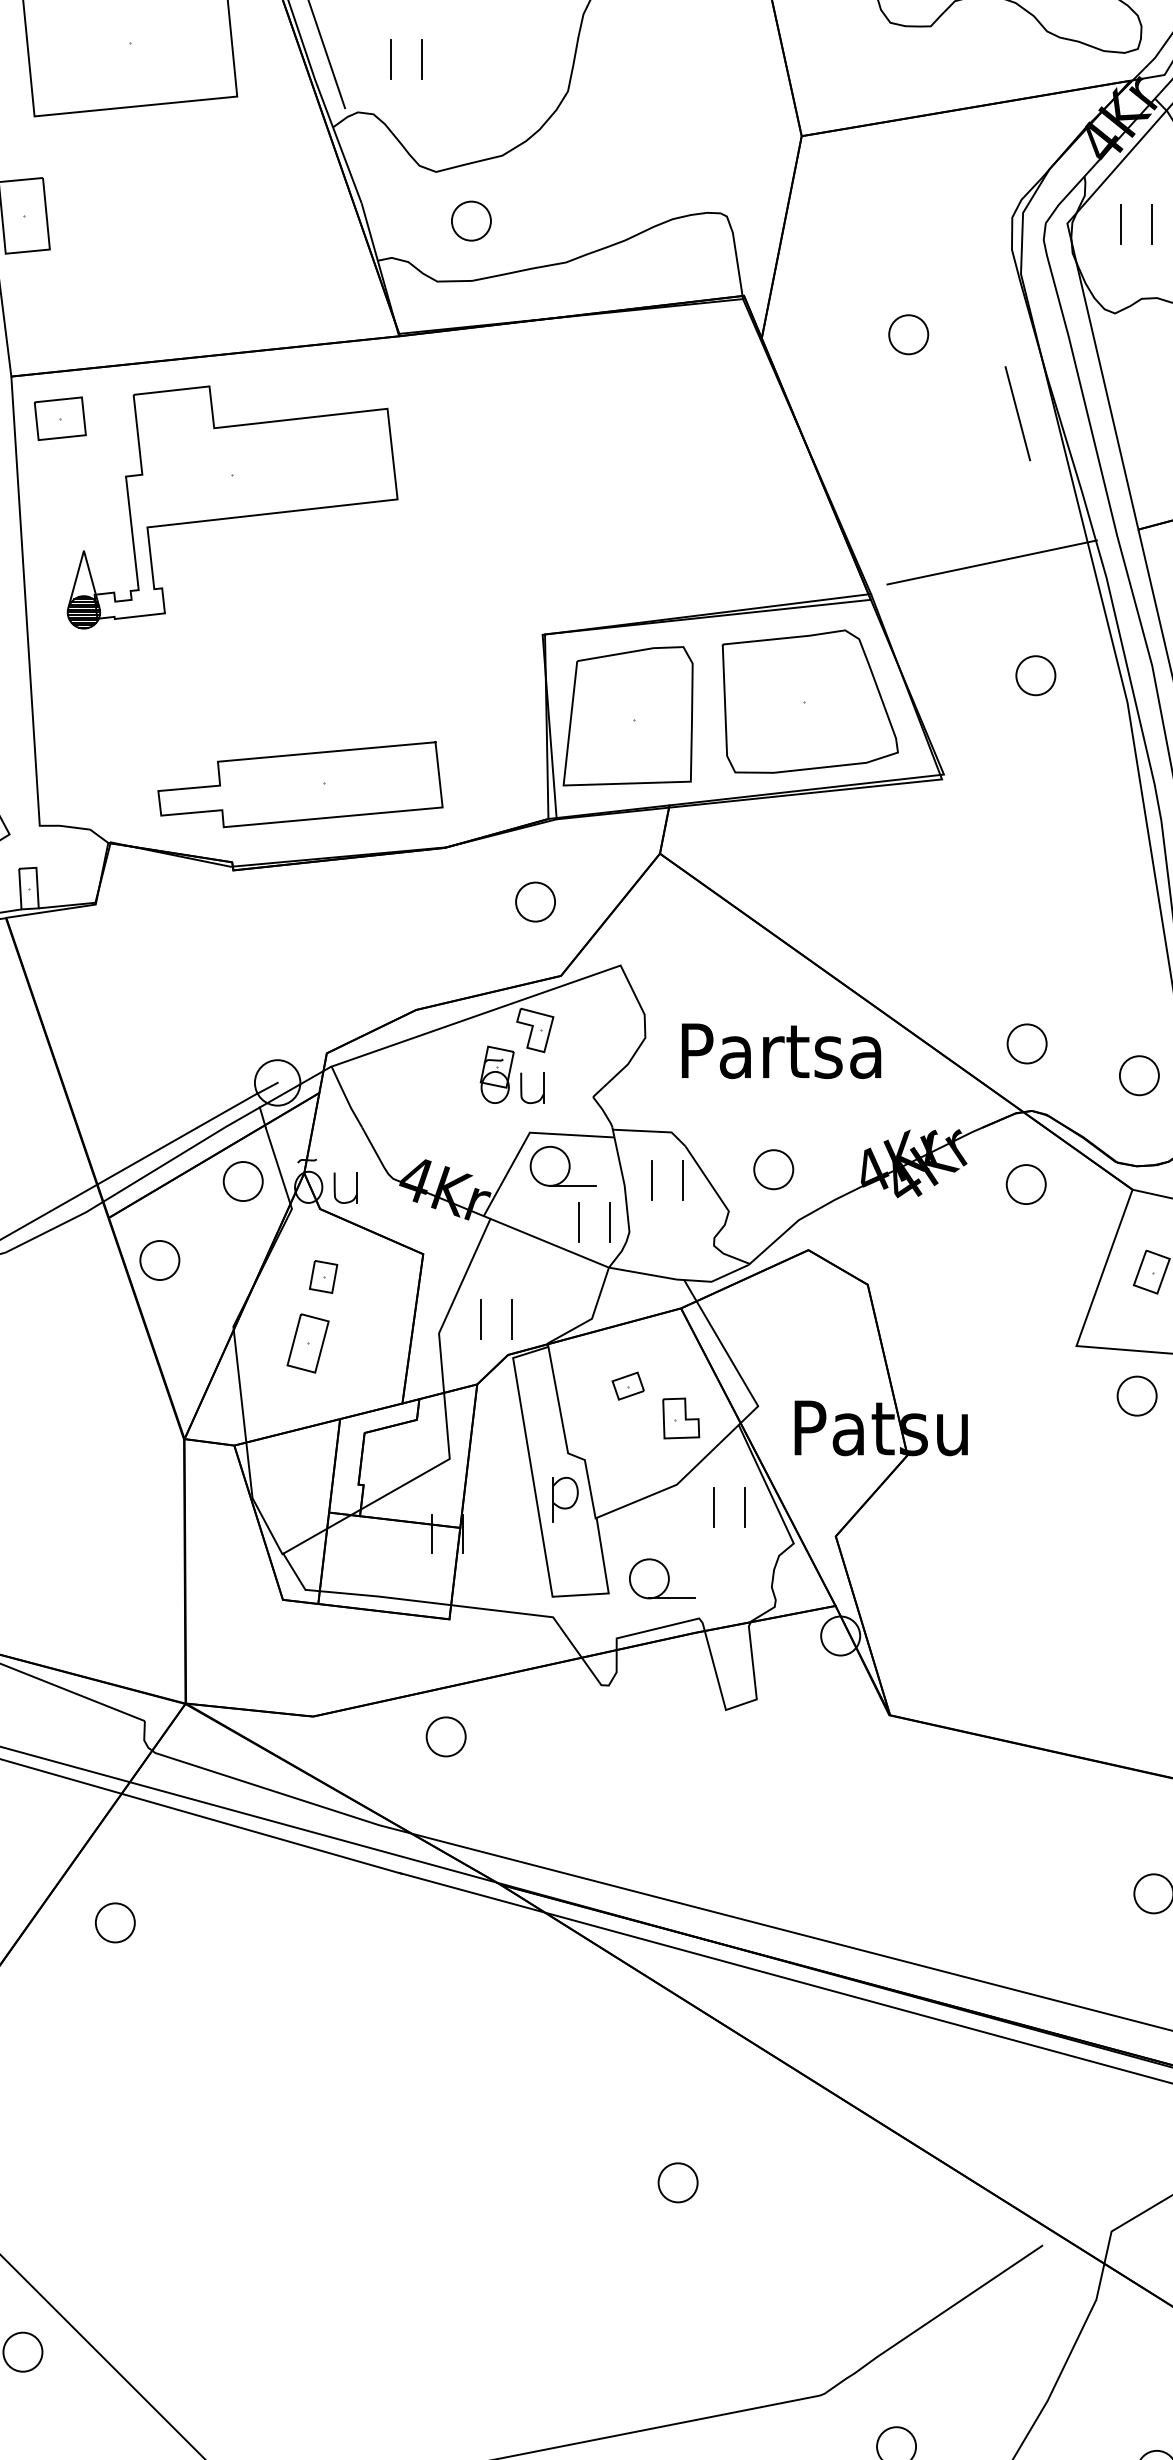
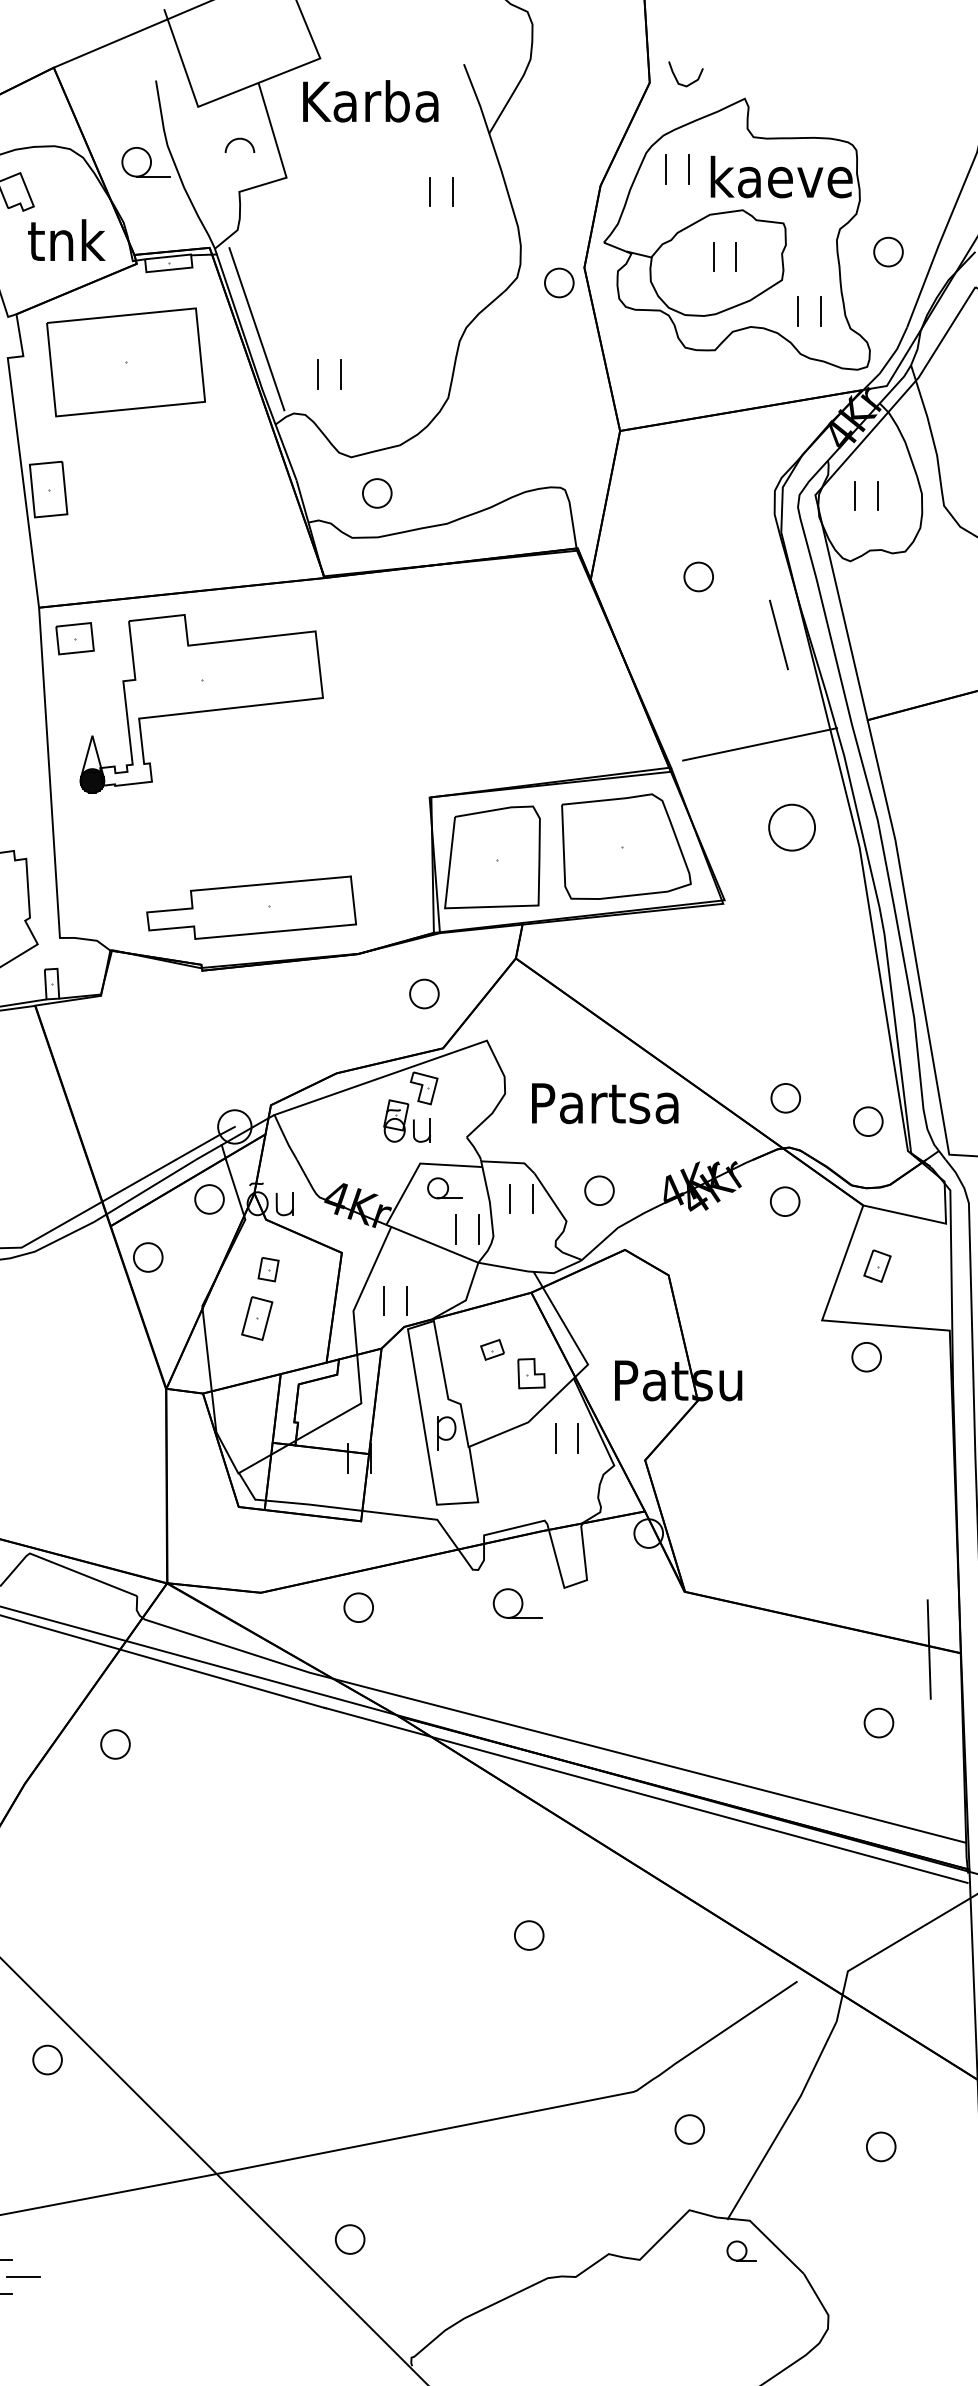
part: (1036, 675) -> (792, 827), size x1.6
part: (562, 1166) -> (444, 1188), size x0.7
part: (662, 1578) -> (517, 1603), moved

